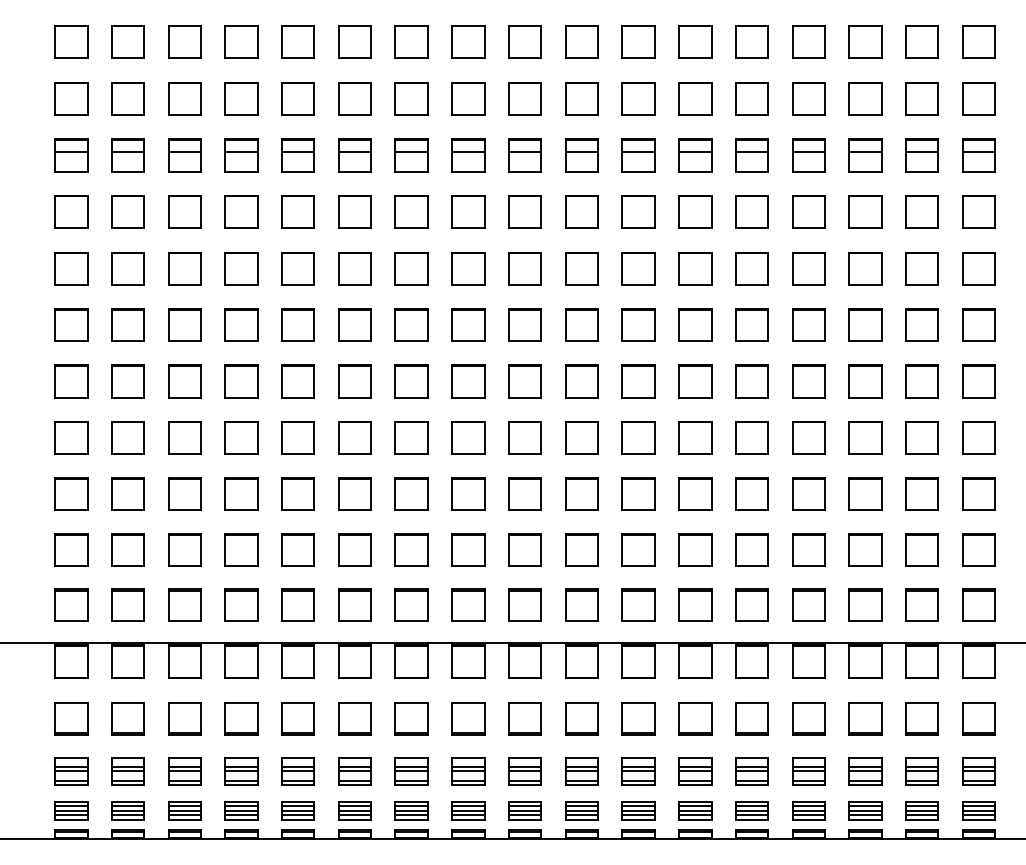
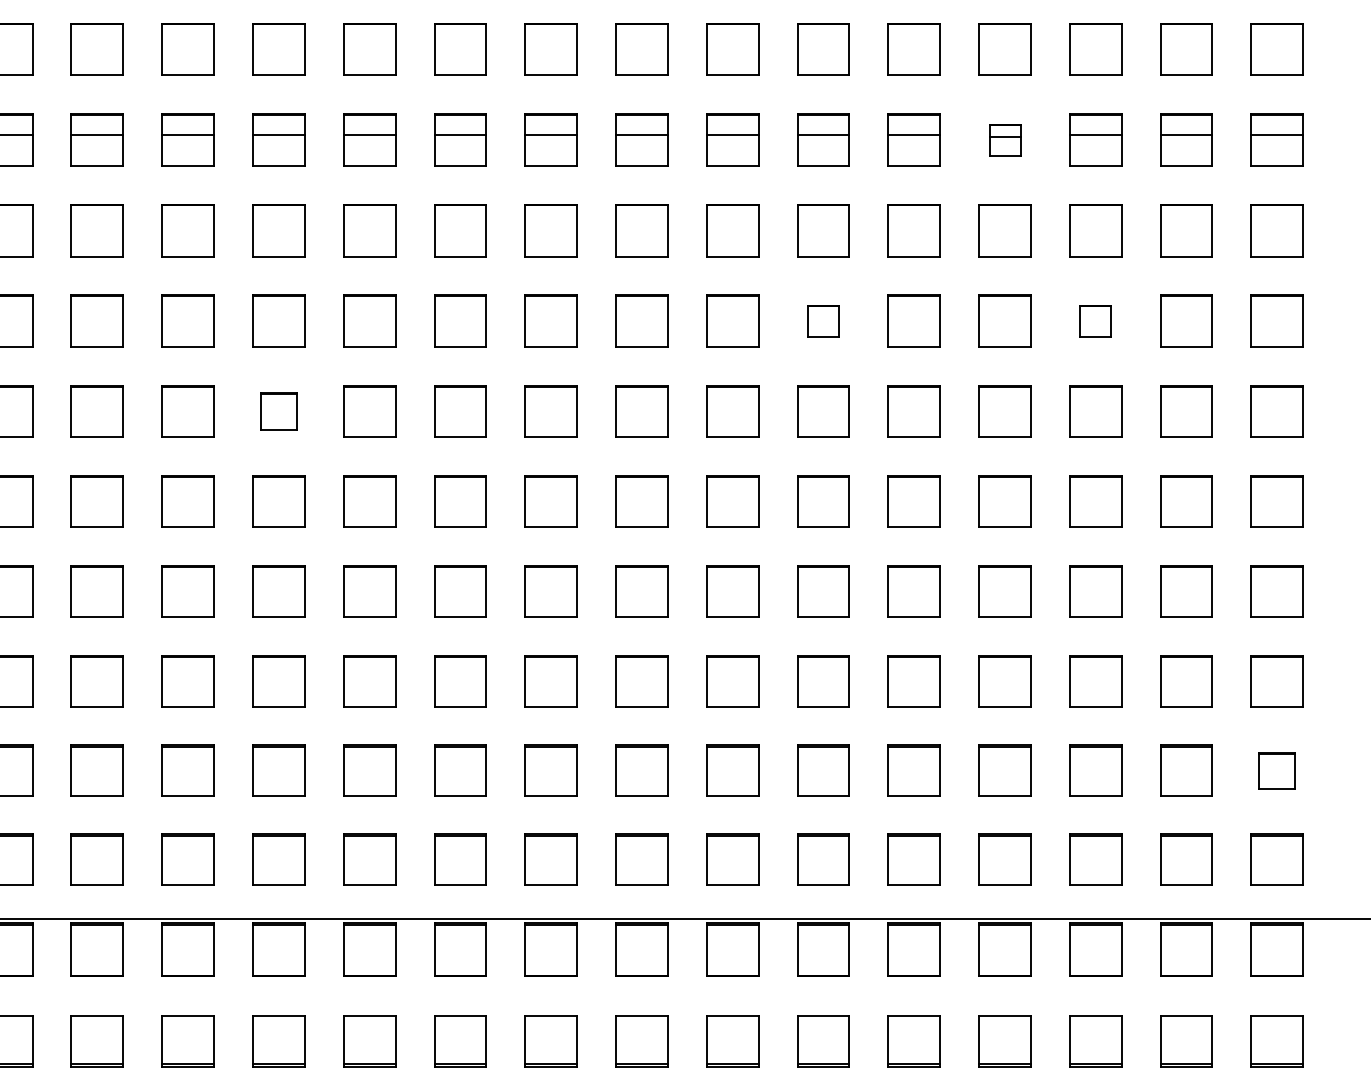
part: (808, 155) -> (1004, 140), size x0.6
part: (695, 268) -> (823, 320), size x0.6
part: (865, 268) -> (1095, 320), size x0.6
part: (354, 324) -> (278, 410), size x0.7
part: (978, 549) -> (1276, 770), size x0.7

